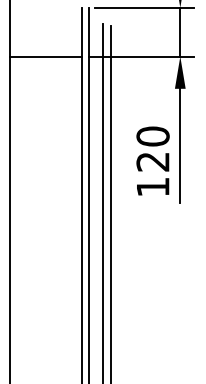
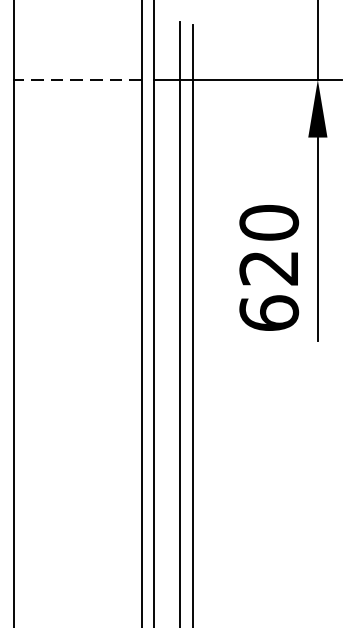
line: (46, 56) -> (78, 79), solid -> dashed
text: (152, 186) -> (268, 312), 120 -> 620

